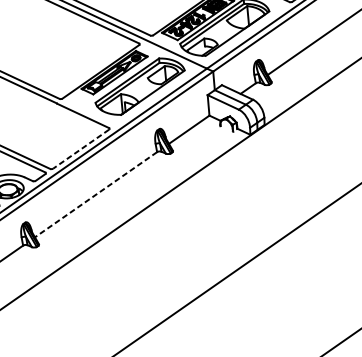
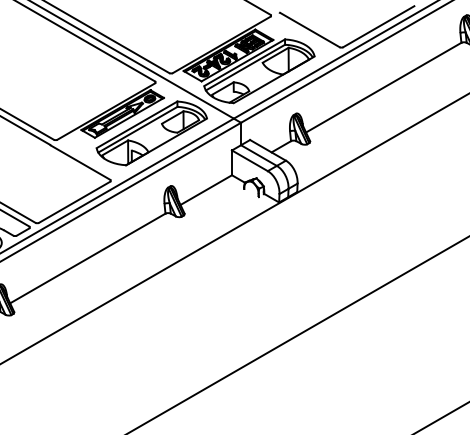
line: (81, 149) -> (74, 202), dashed -> solid
line: (95, 194) -> (87, 258), dashed -> solid

